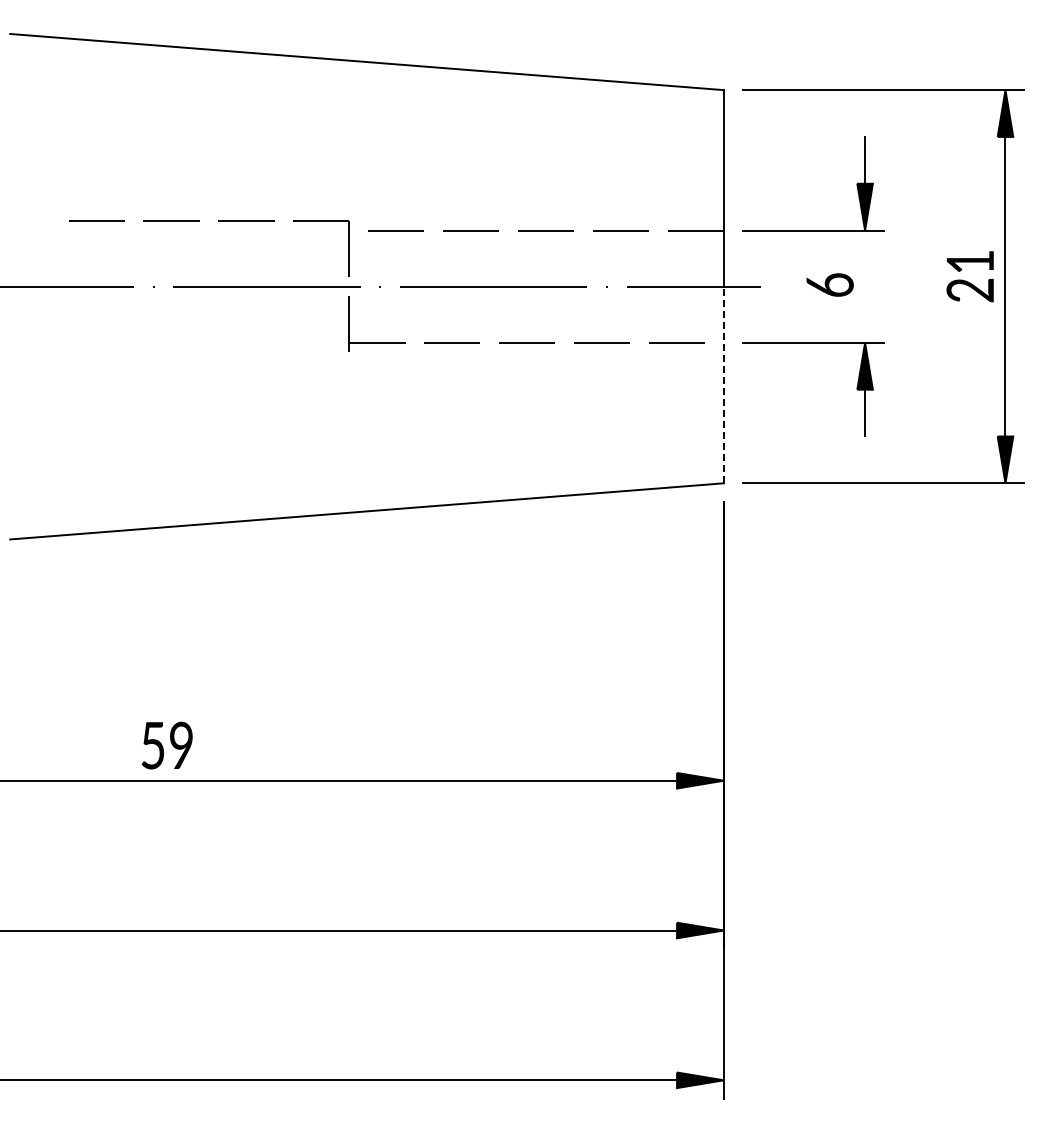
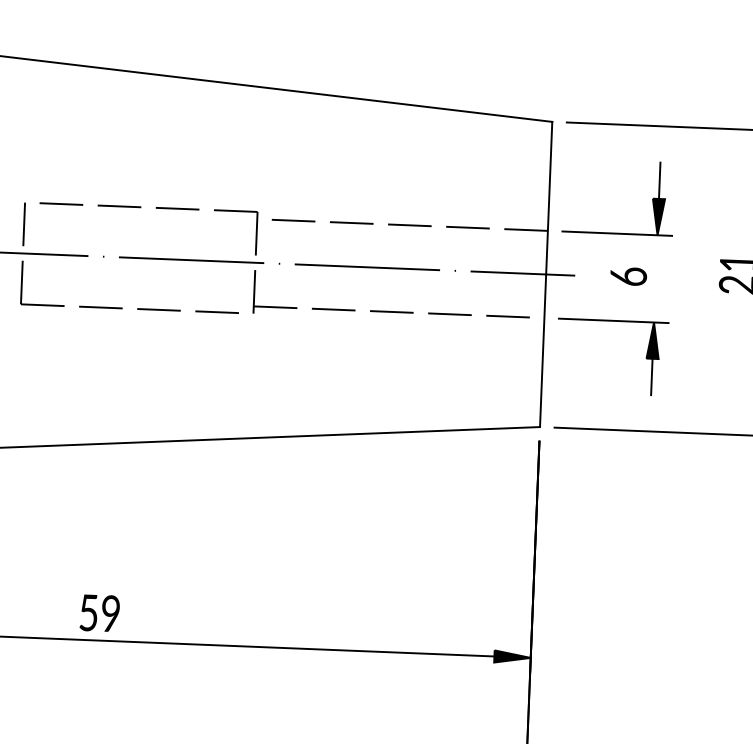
part: (180, 351) -> (122, 307), added
line: (723, 384) -> (542, 350), dashed -> solid

